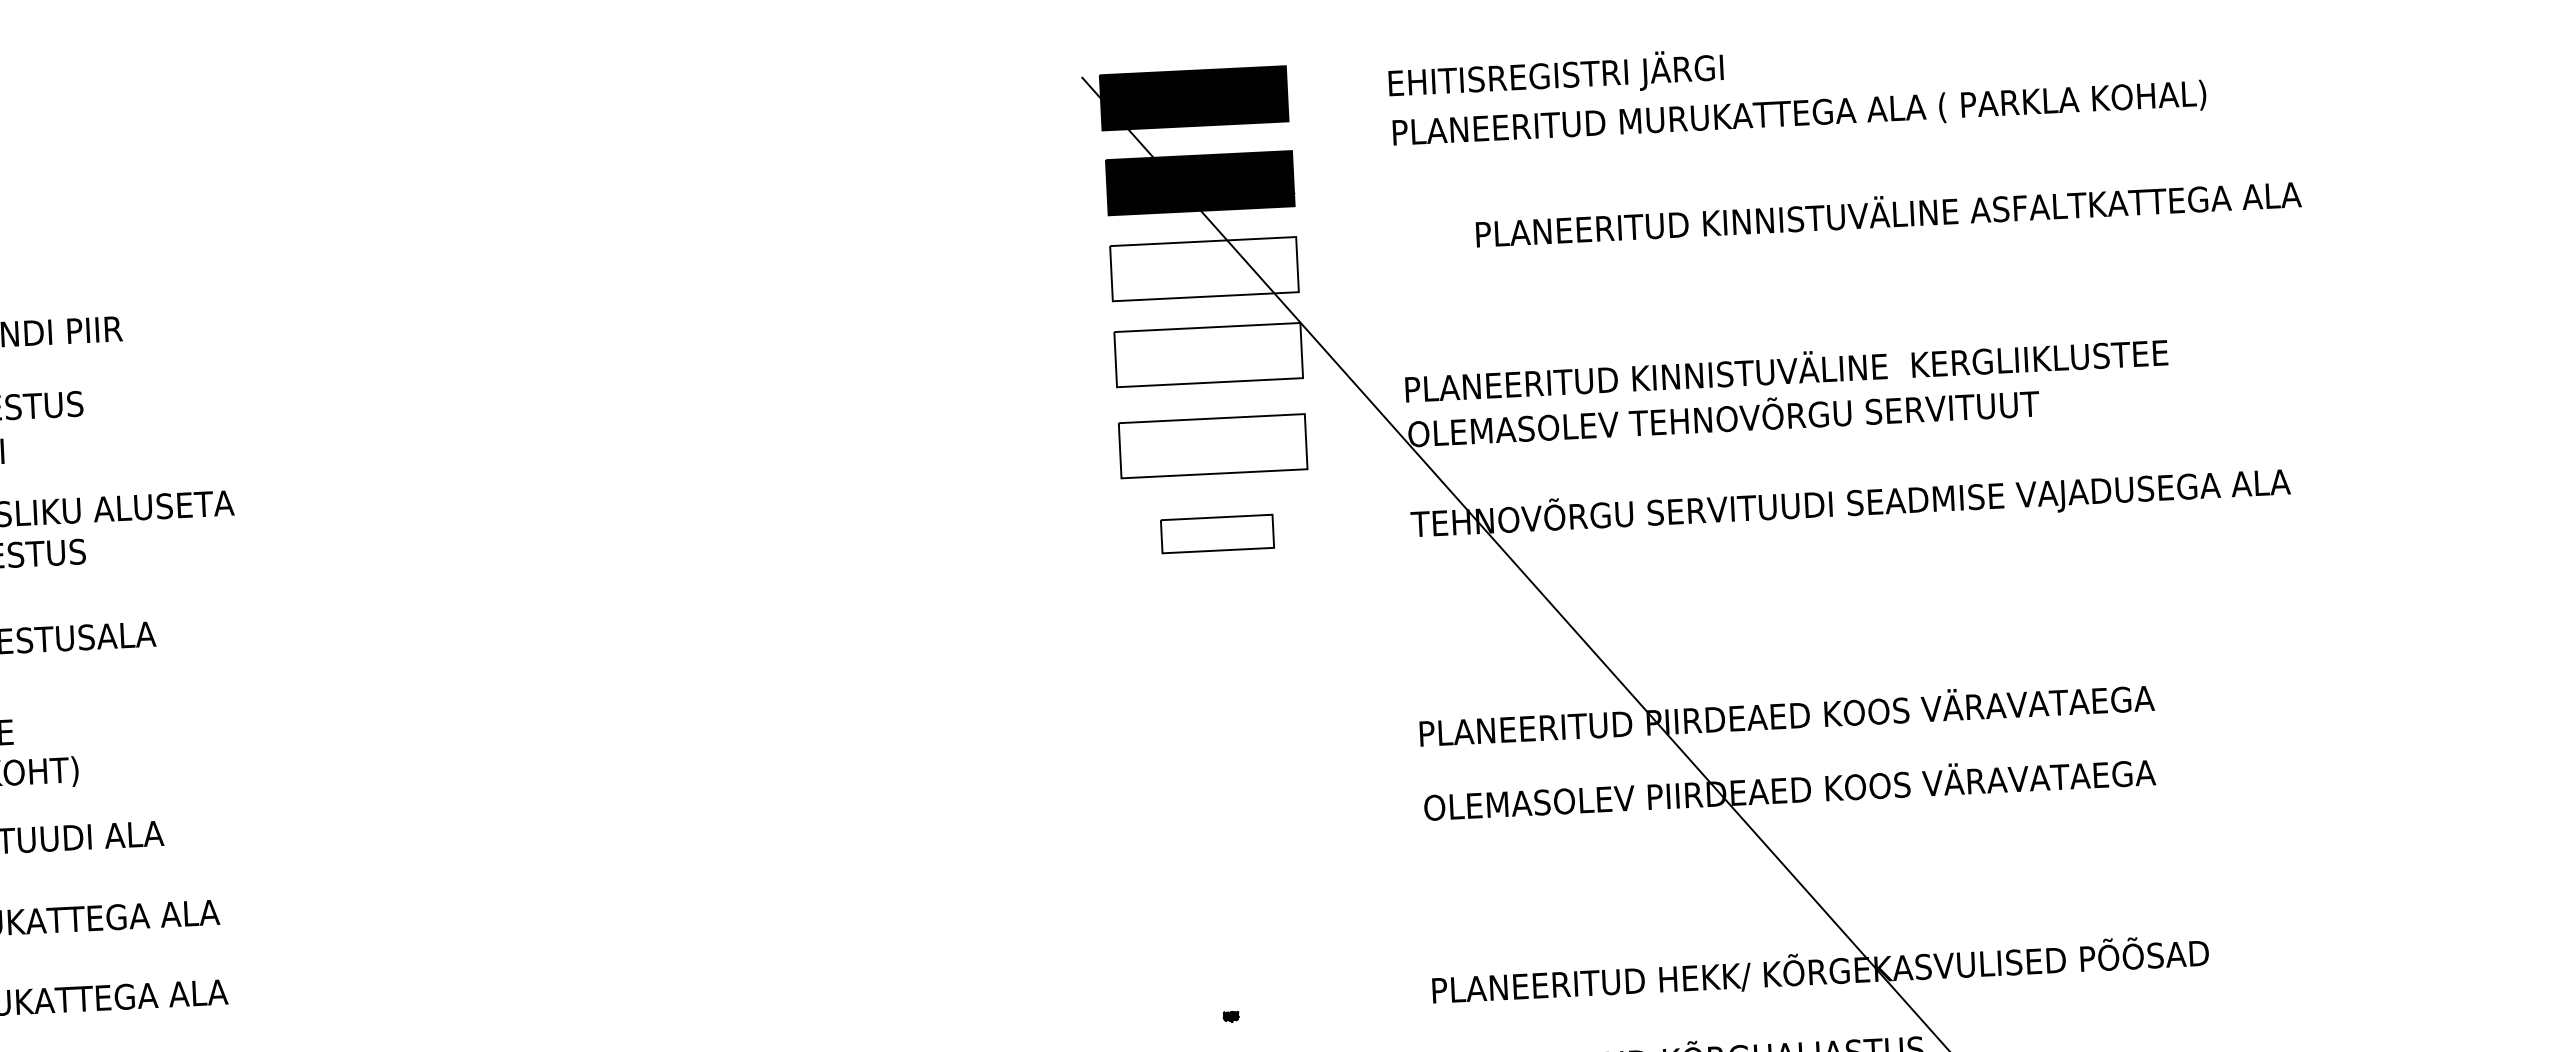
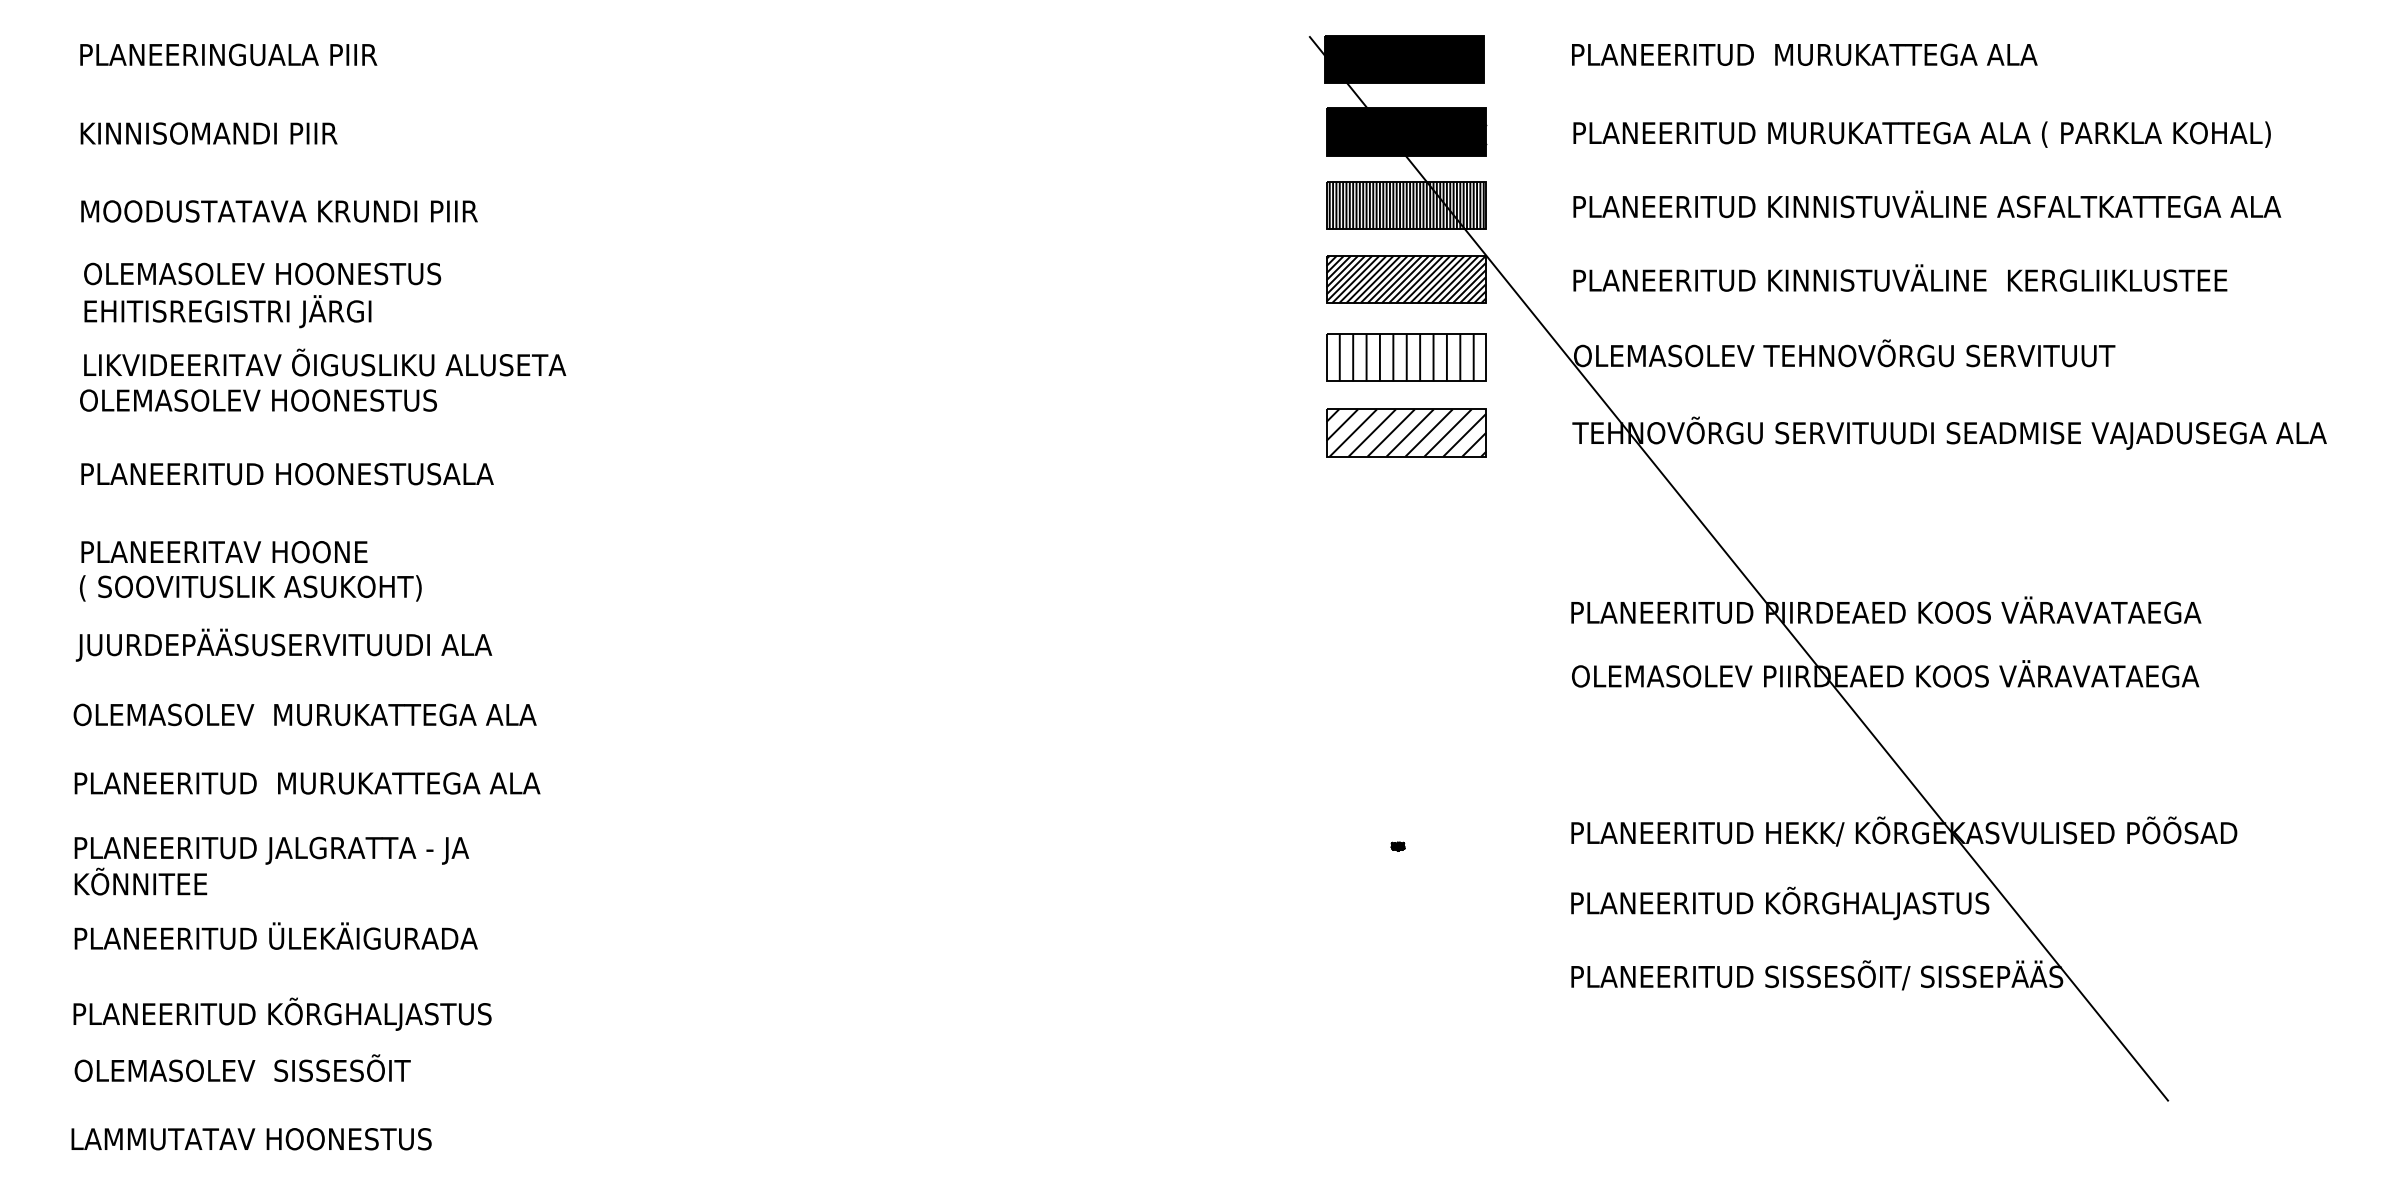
text: (1661, 70) -> (1805, 54), EHITISREGISTRI JÄRGI -> PLANEERITUD  MURUKATTEGA ALA
text: (1798, 114) -> (1921, 134), moved
text: (1888, 211) -> (1927, 204), moved
hatch: (1204, 268) -> (1406, 205), added
hatch: (1208, 355) -> (1406, 279), added
text: (1786, 367) -> (1900, 277), moved
hatch: (1213, 445) -> (1406, 357), added
part: (1217, 533) -> (1406, 432), size x1.67

